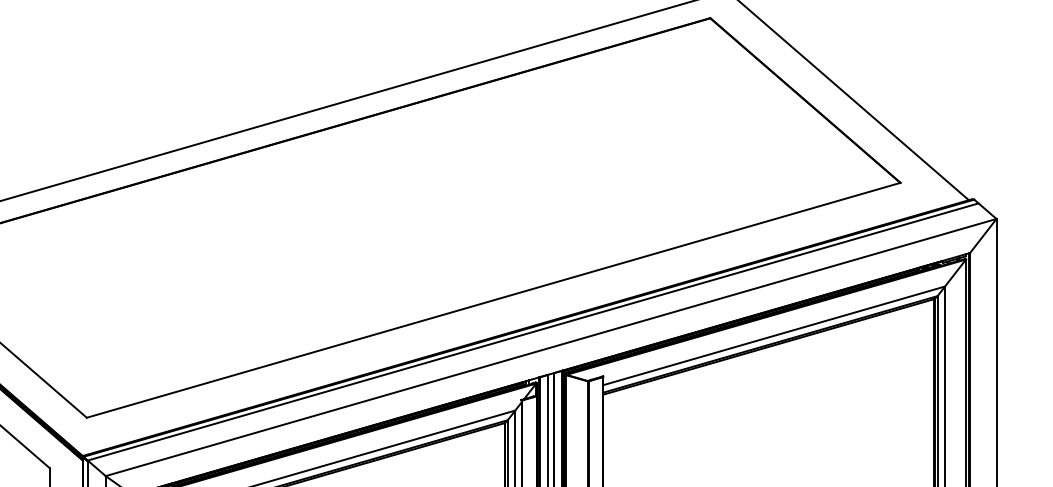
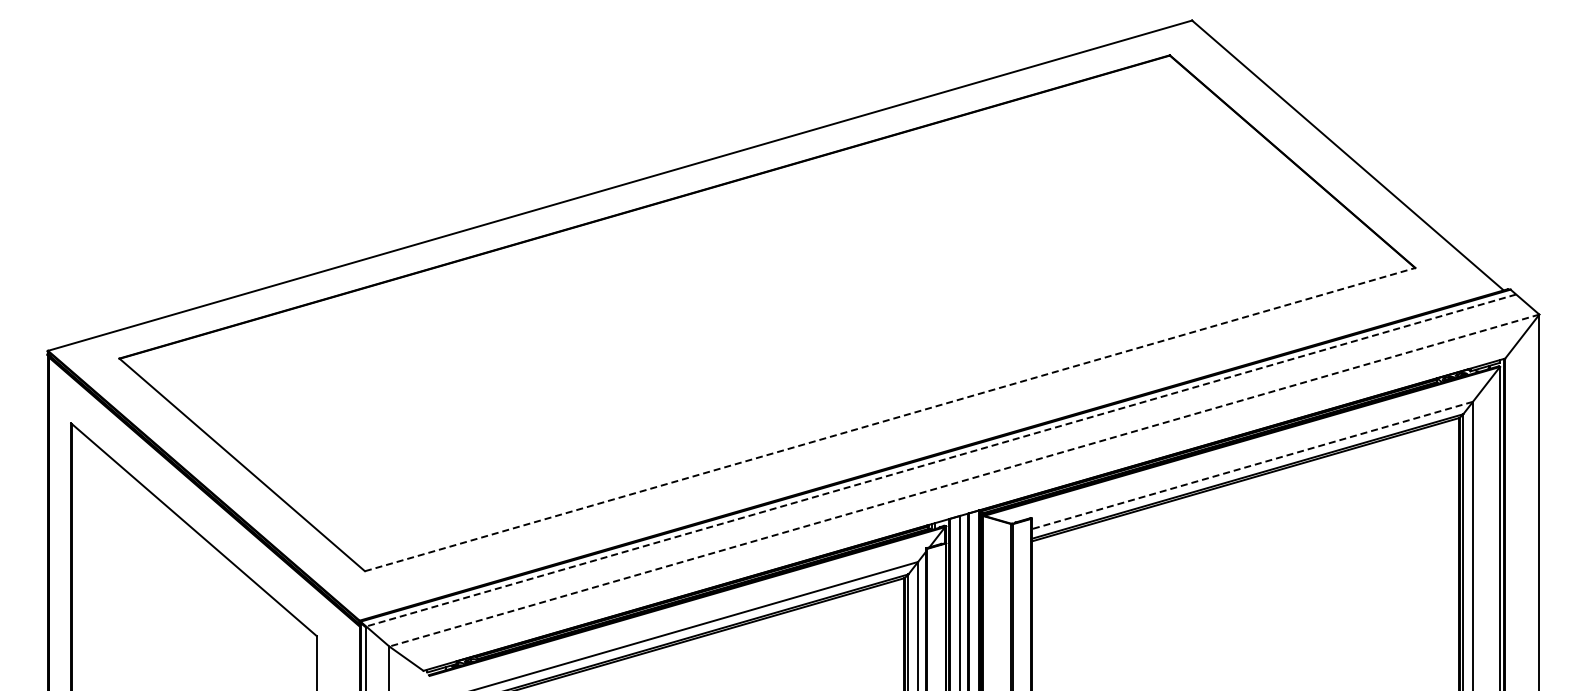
line: (493, 300) -> (890, 419), solid -> dashed
line: (532, 331) -> (940, 460), solid -> dashed
line: (774, 335) -> (1252, 465), solid -> dashed
line: (550, 347) -> (963, 480), solid -> dashed

